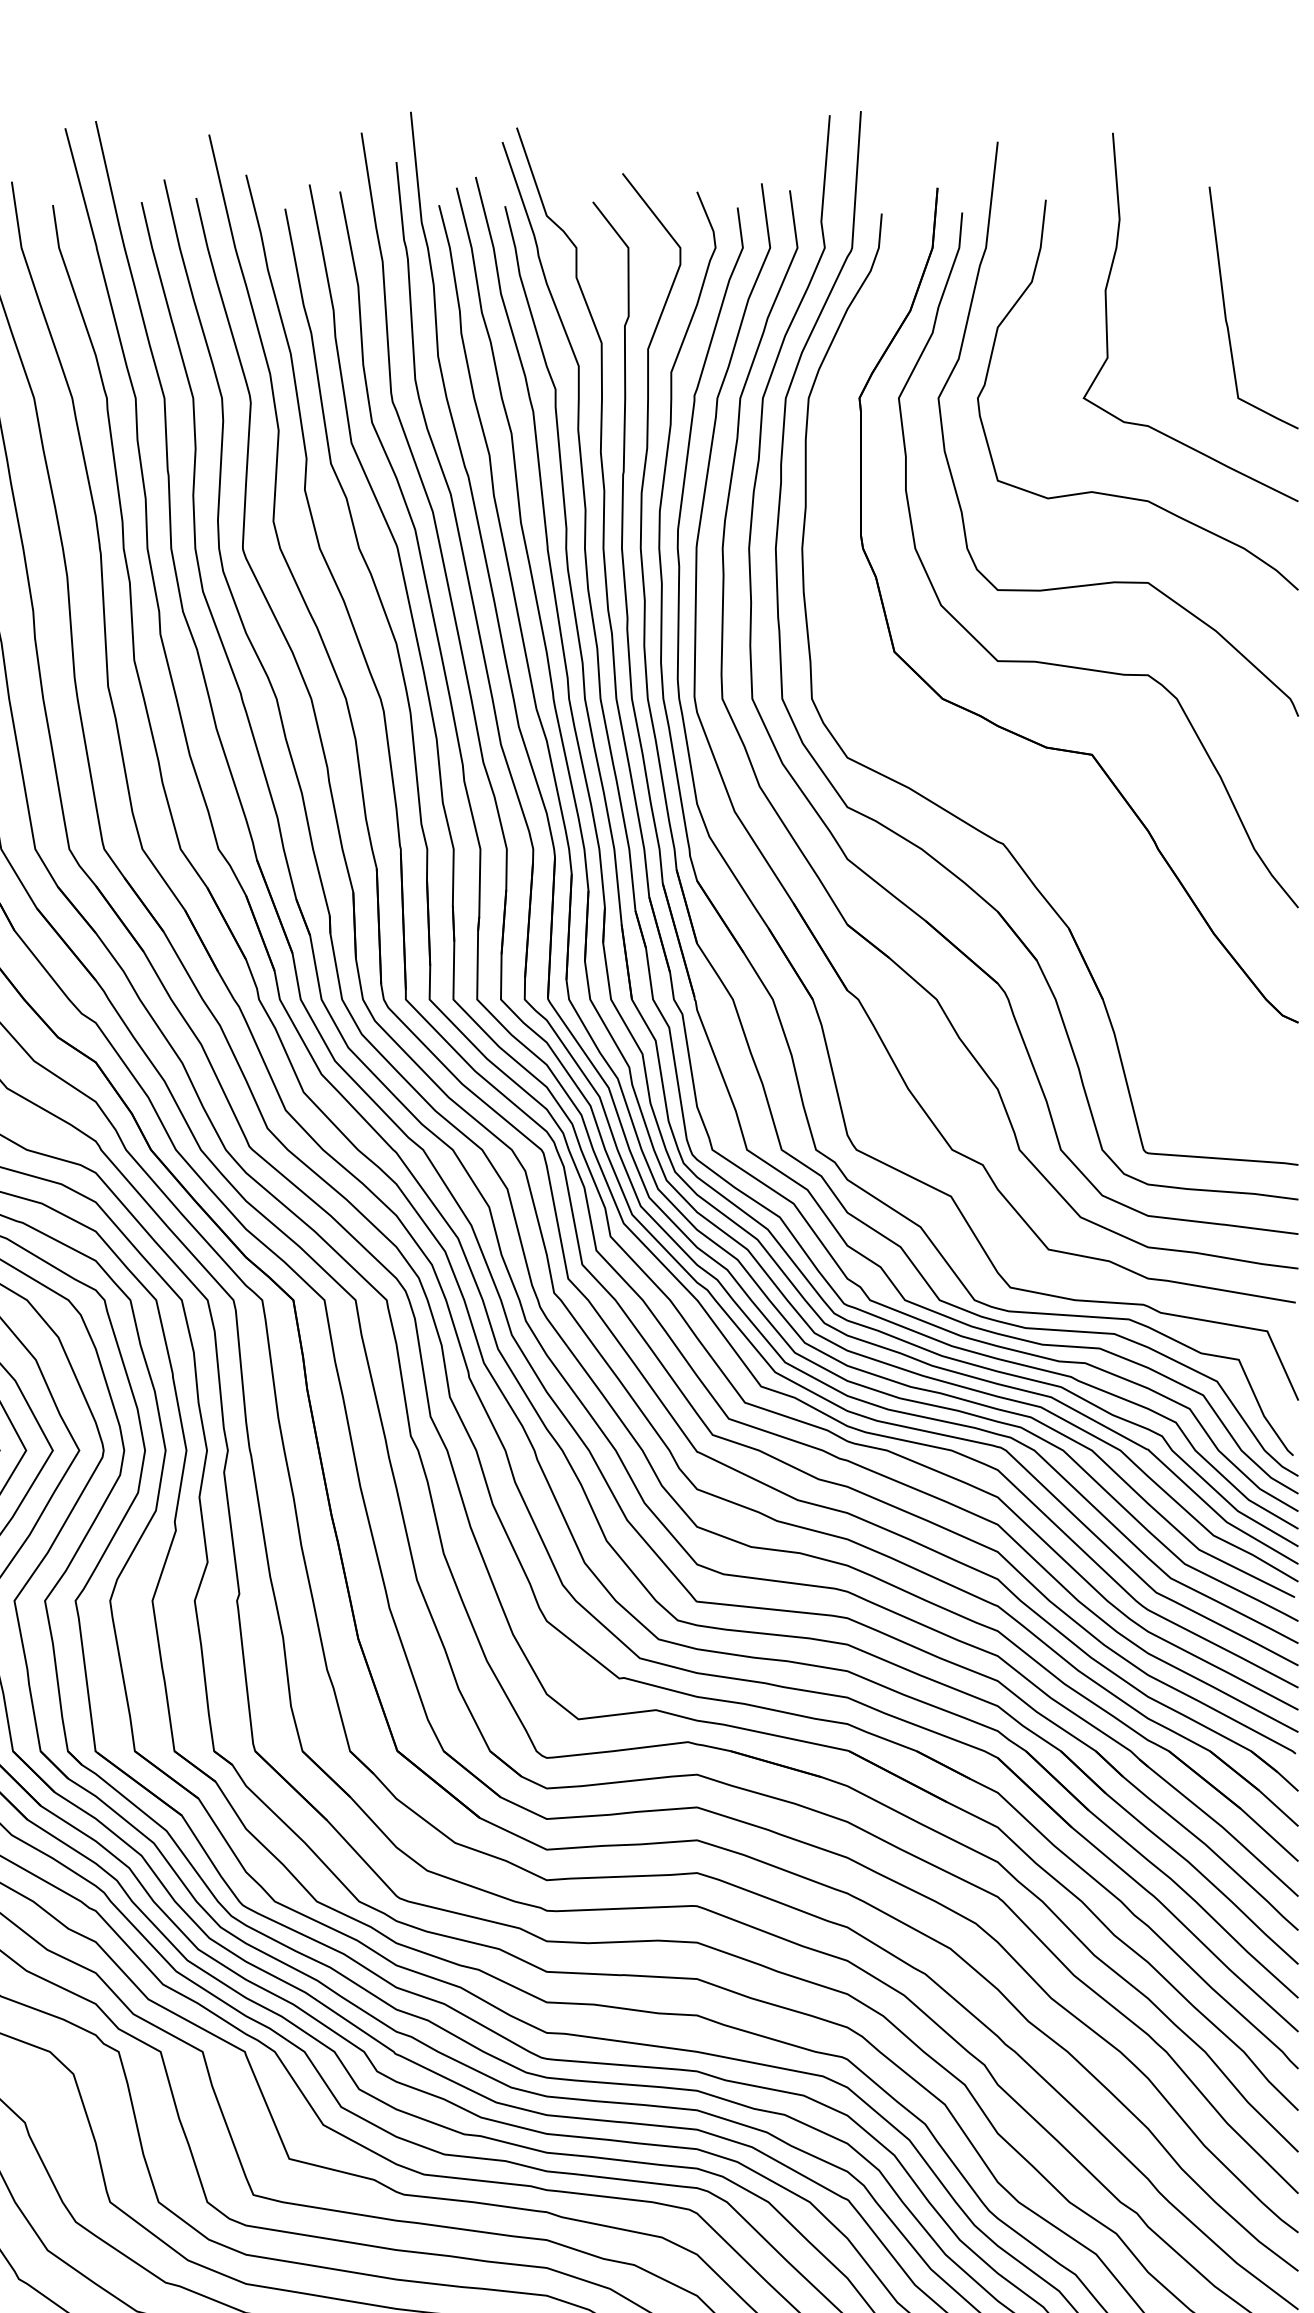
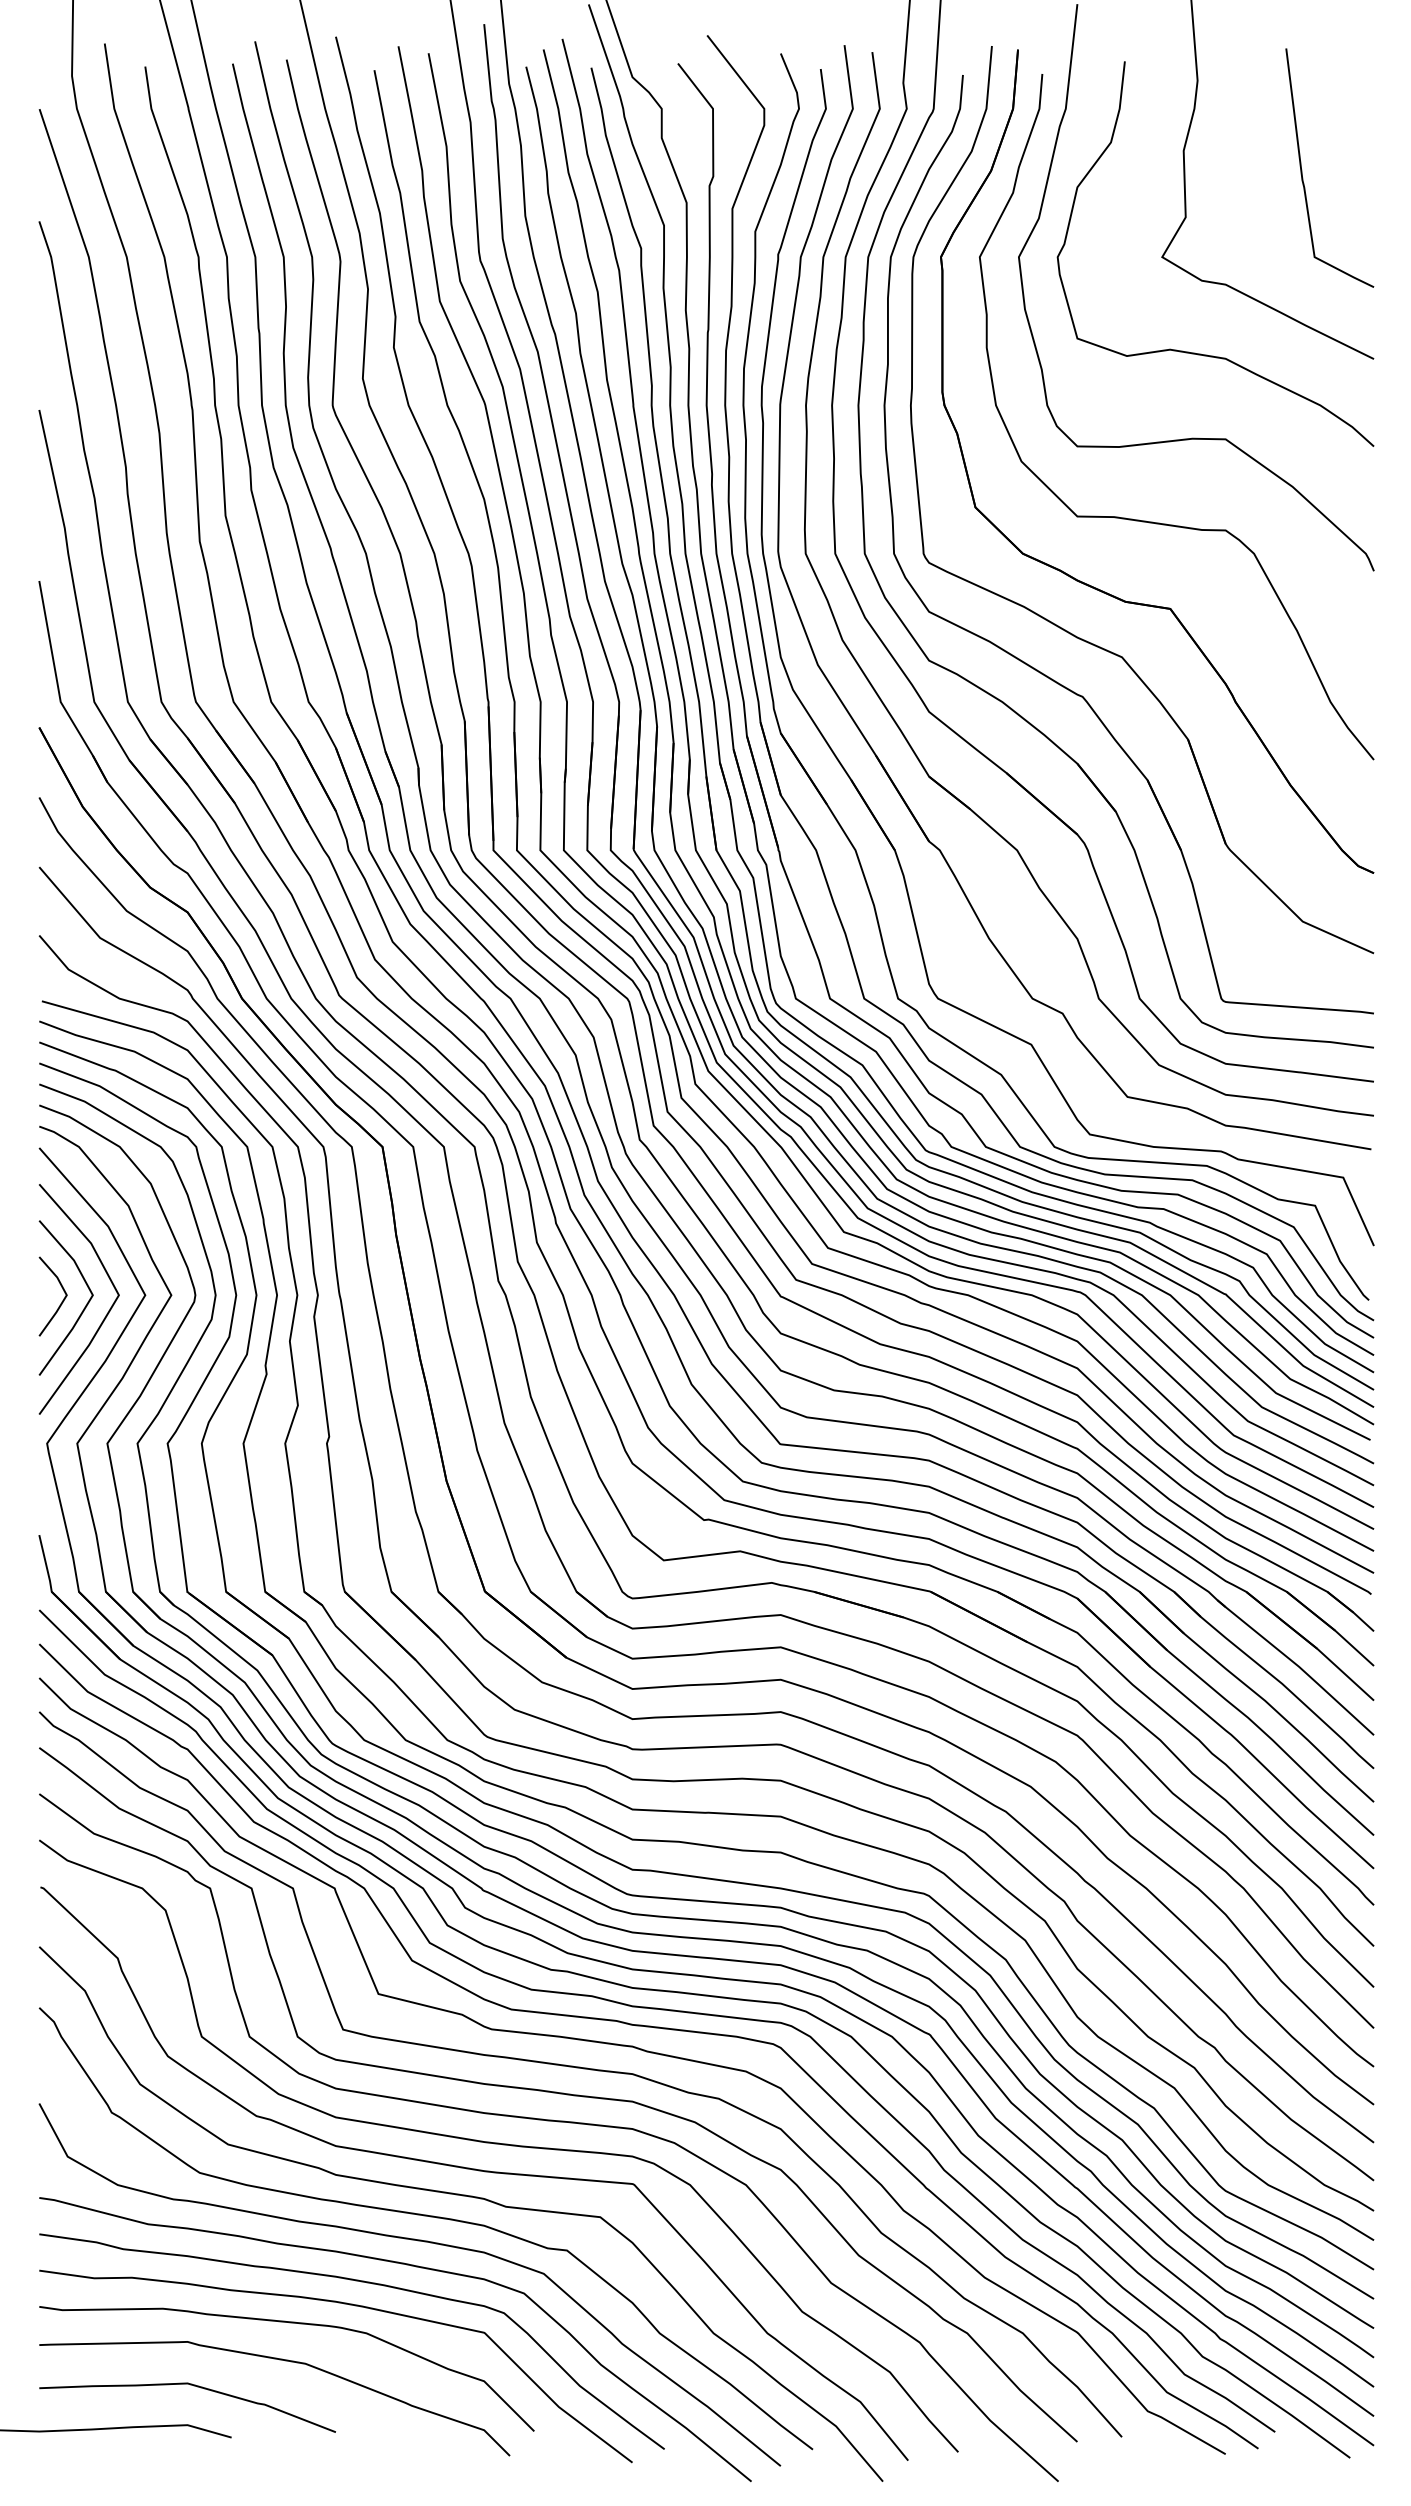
part: (987, 776) -> (1067, 630), added

